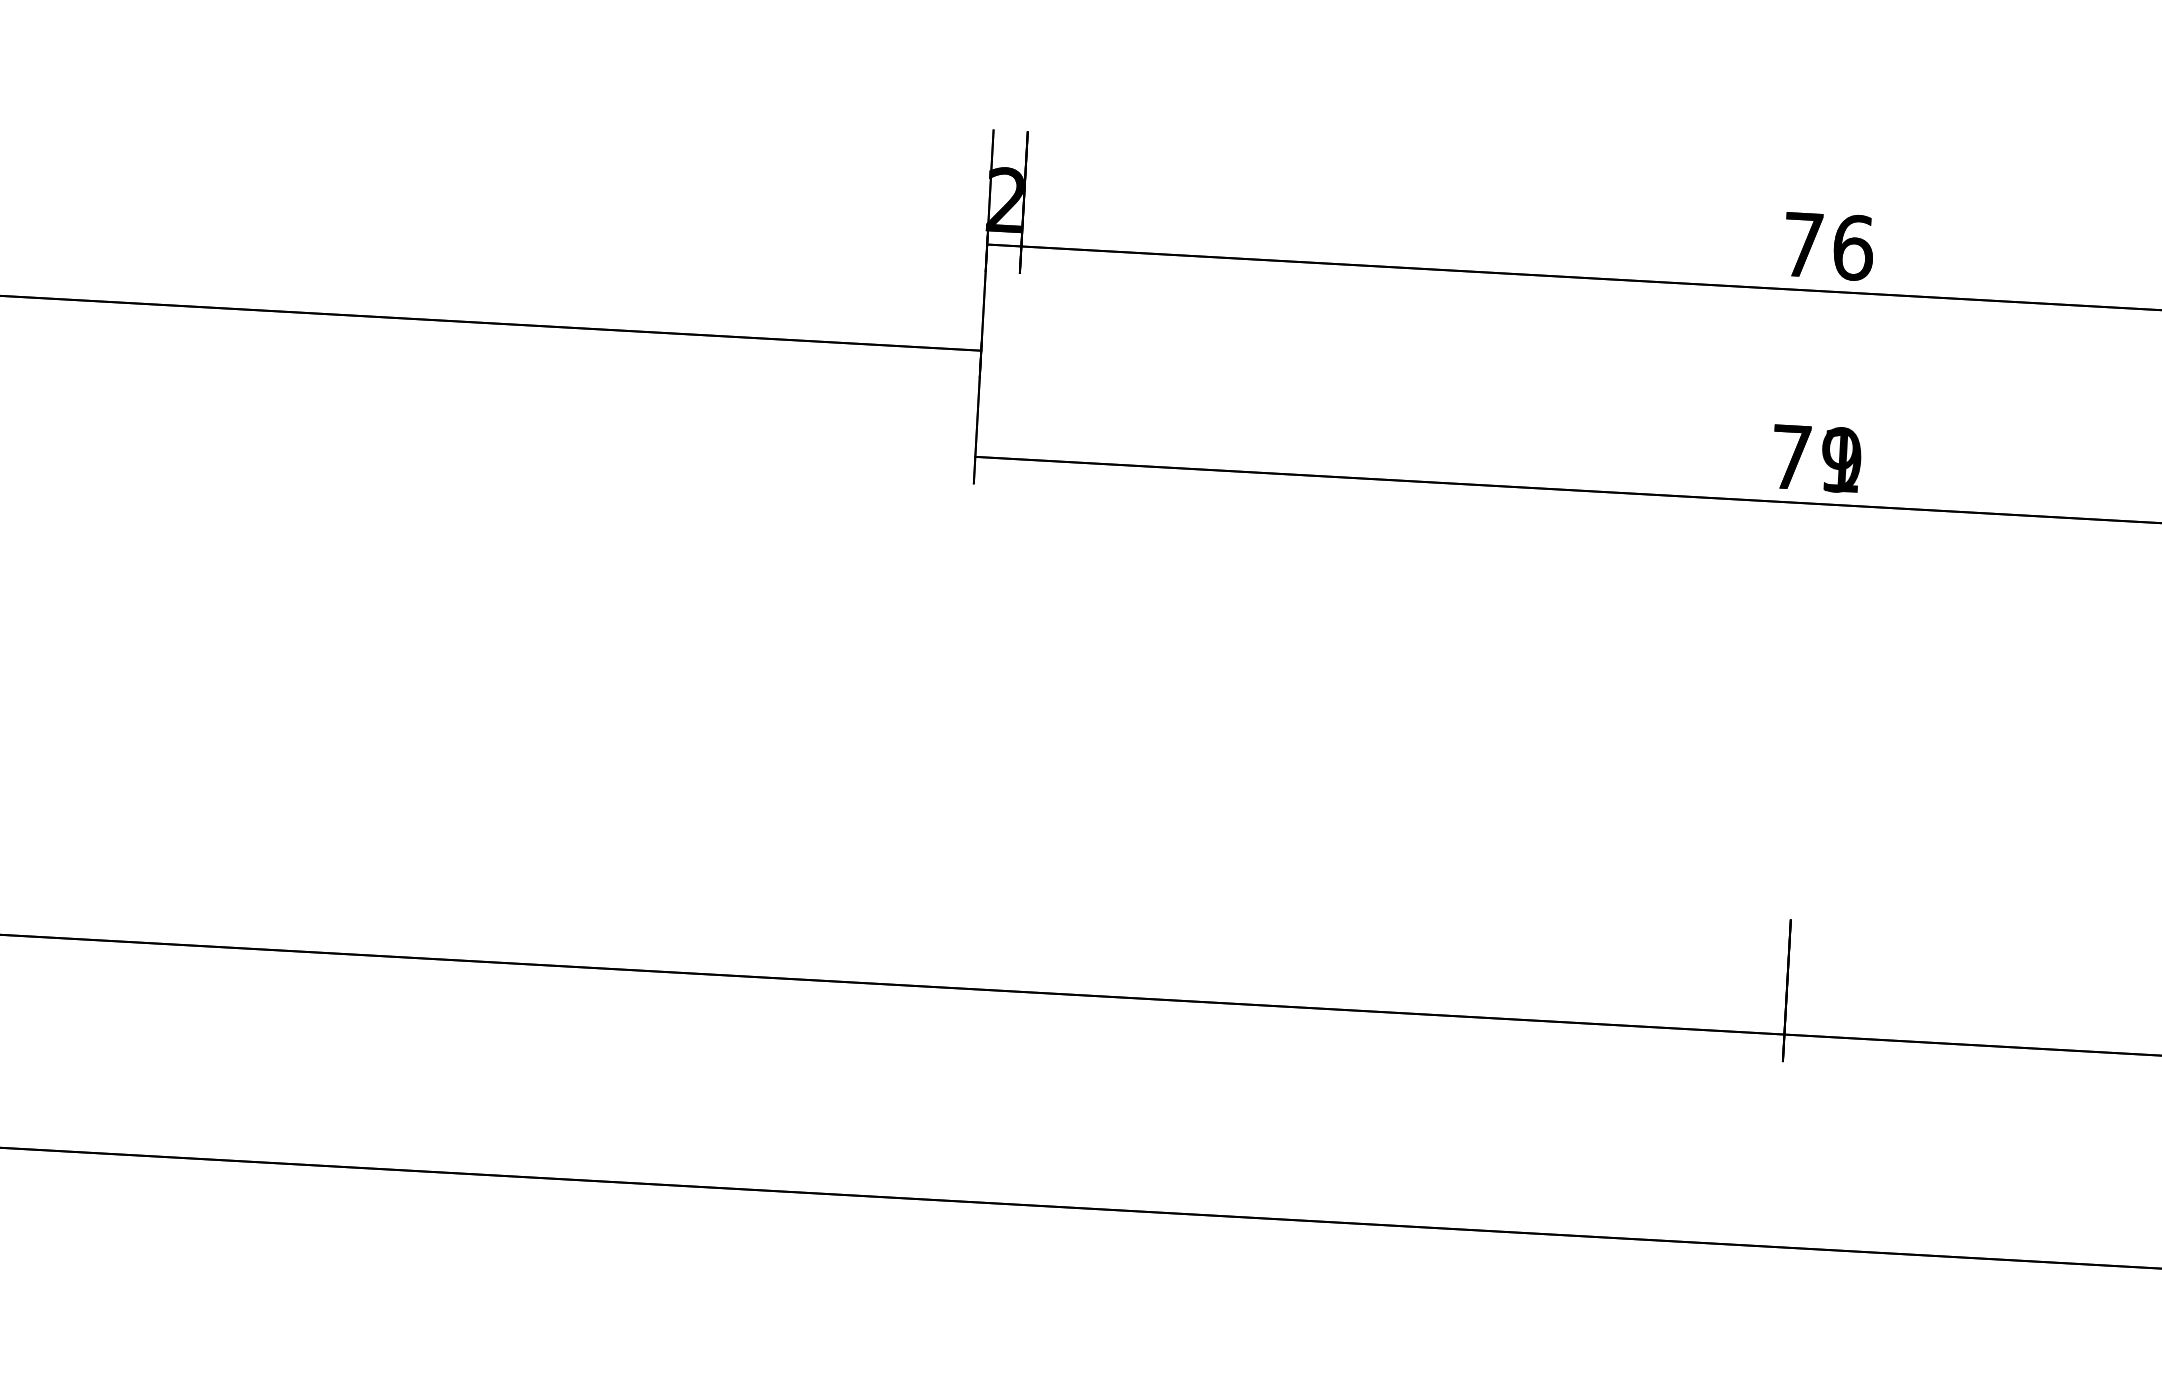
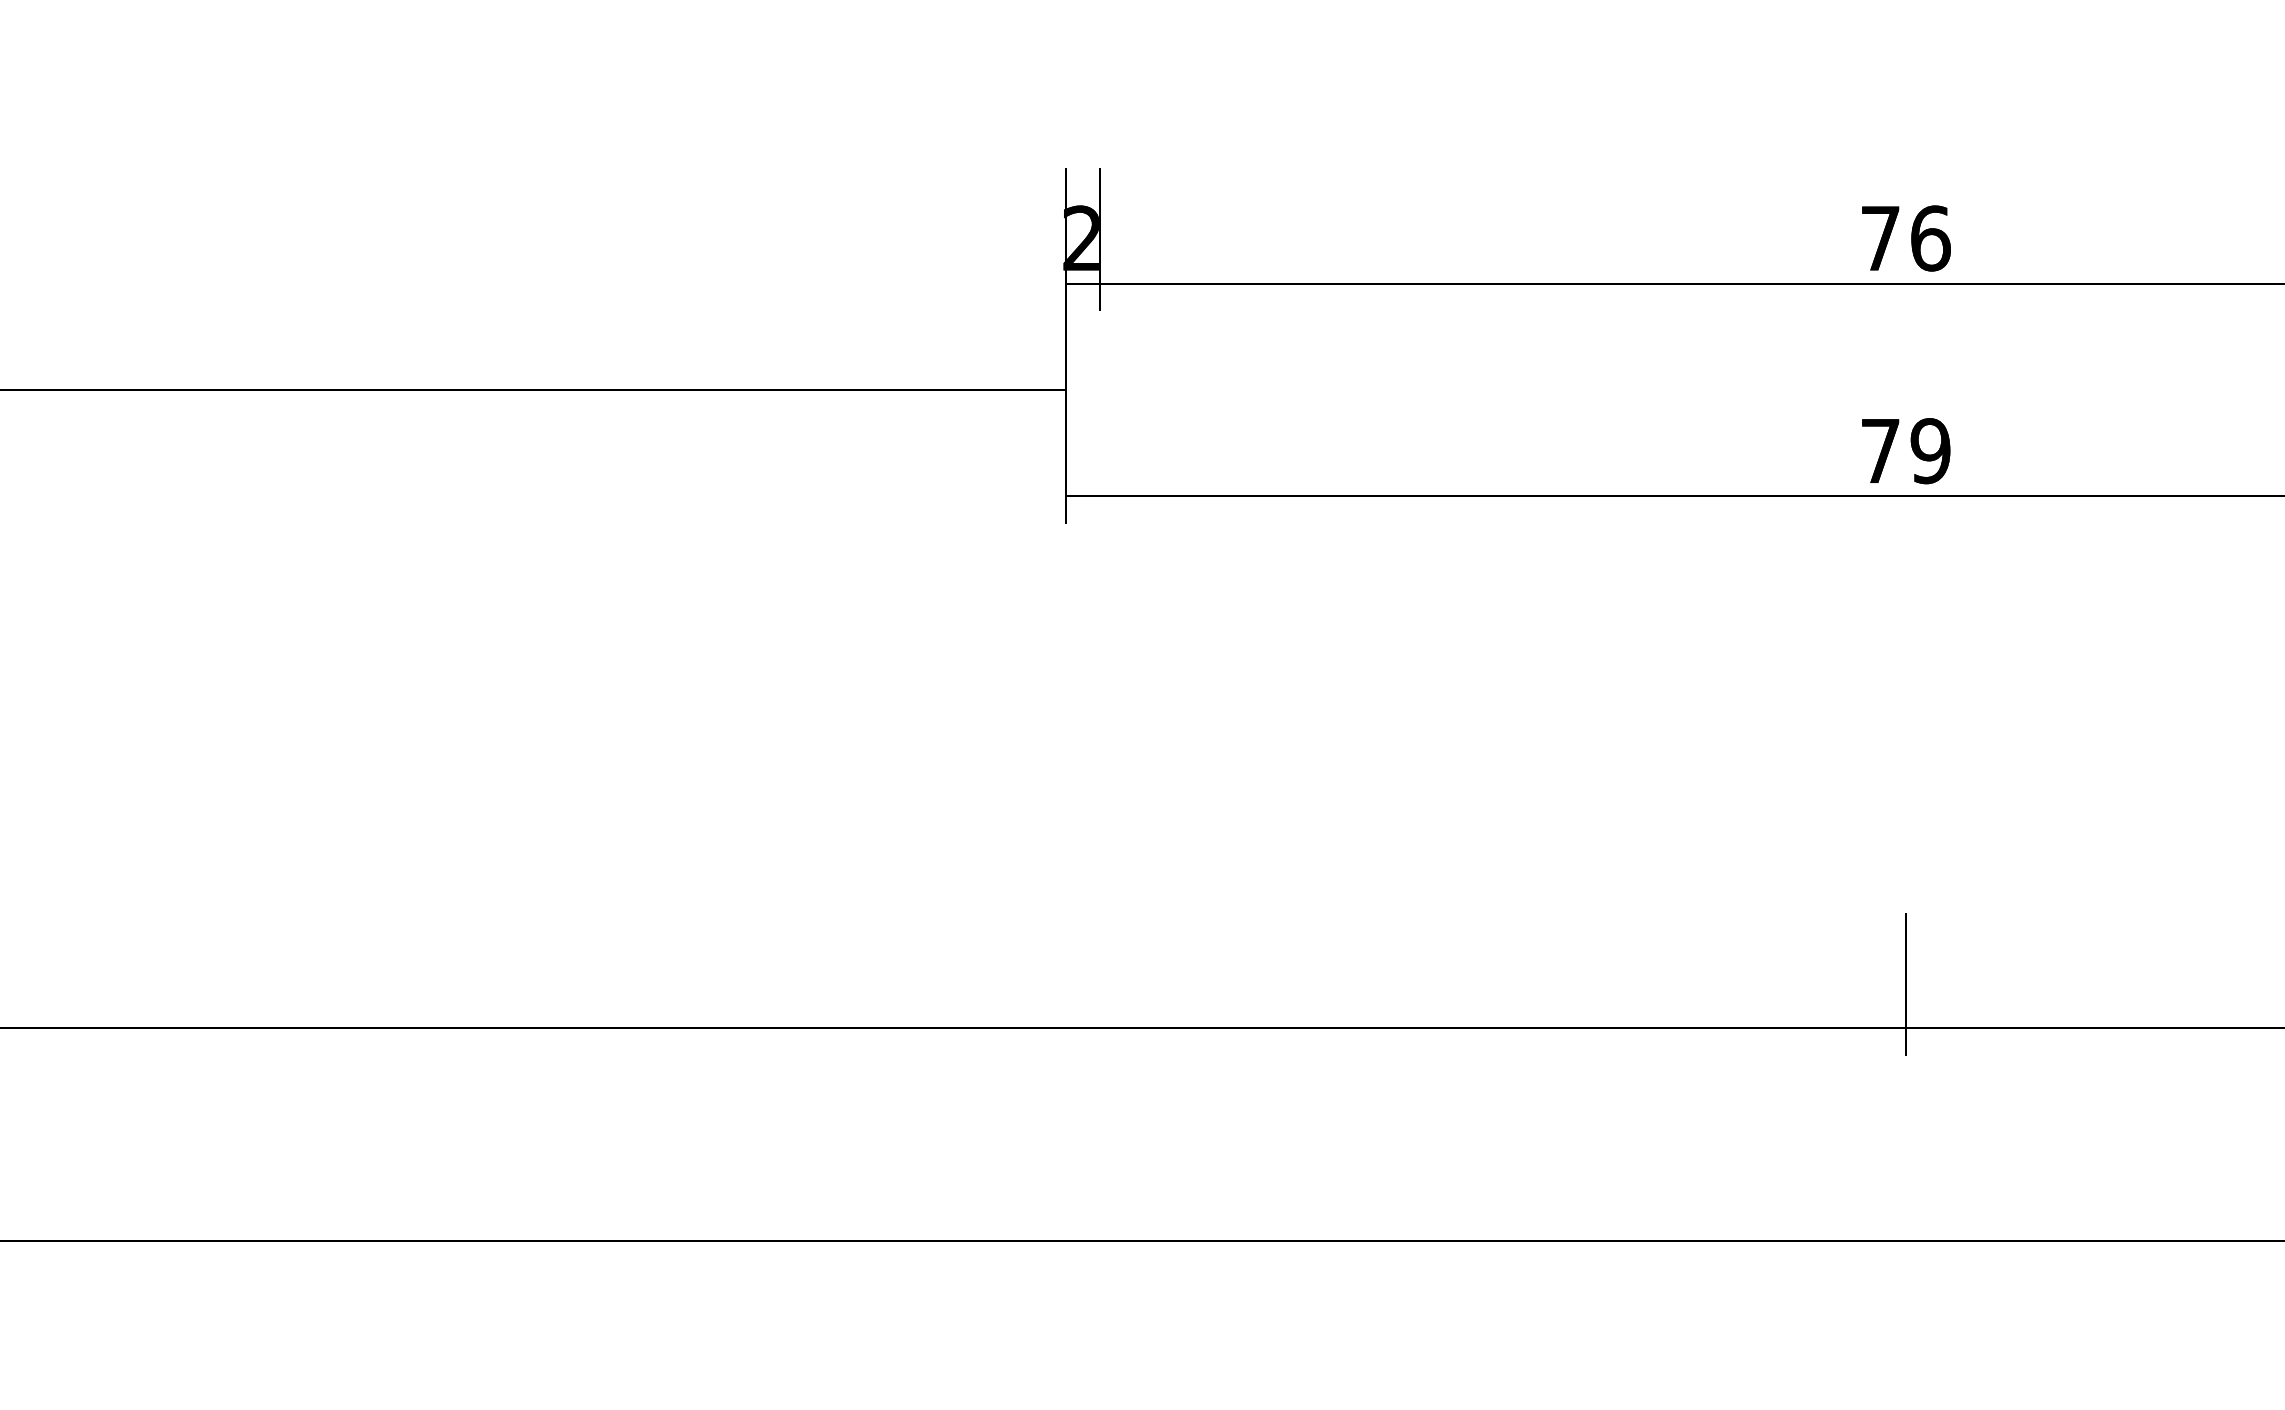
text: (1841, 460) -> (1930, 451), 71 -> 79

